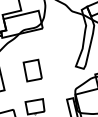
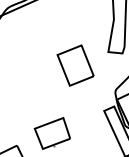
part: (32, 70) -> (75, 65), moved

